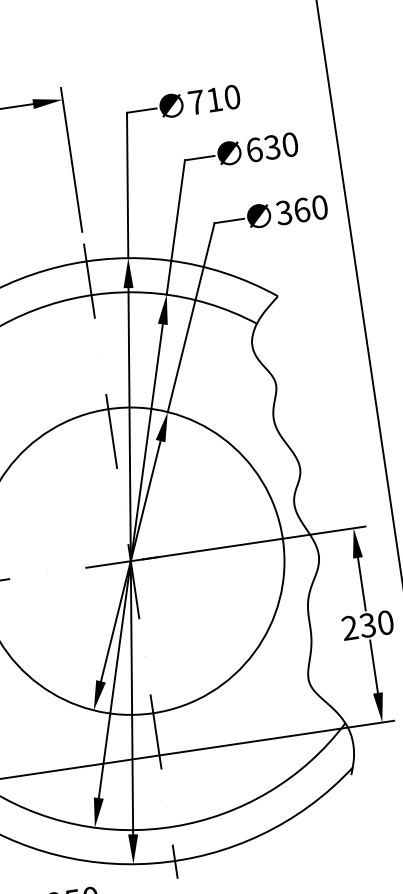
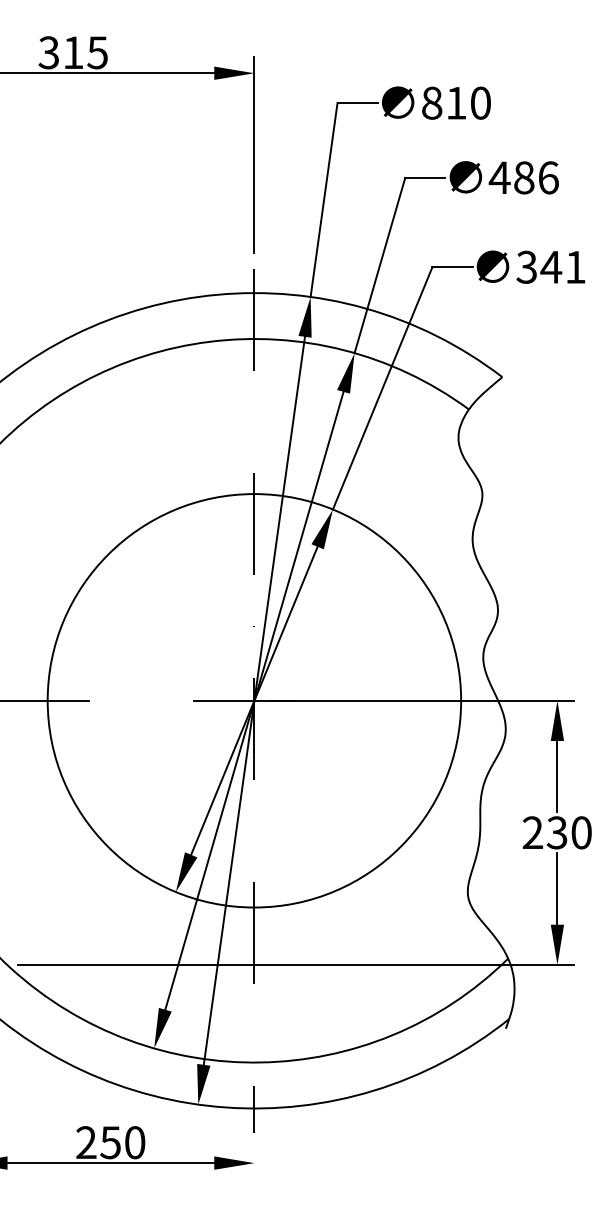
text: (196, 101) -> (432, 102), 710 -> 810
text: (271, 147) -> (523, 177), 630 -> 486
text: (310, 208) -> (562, 266), 360 -> 341

